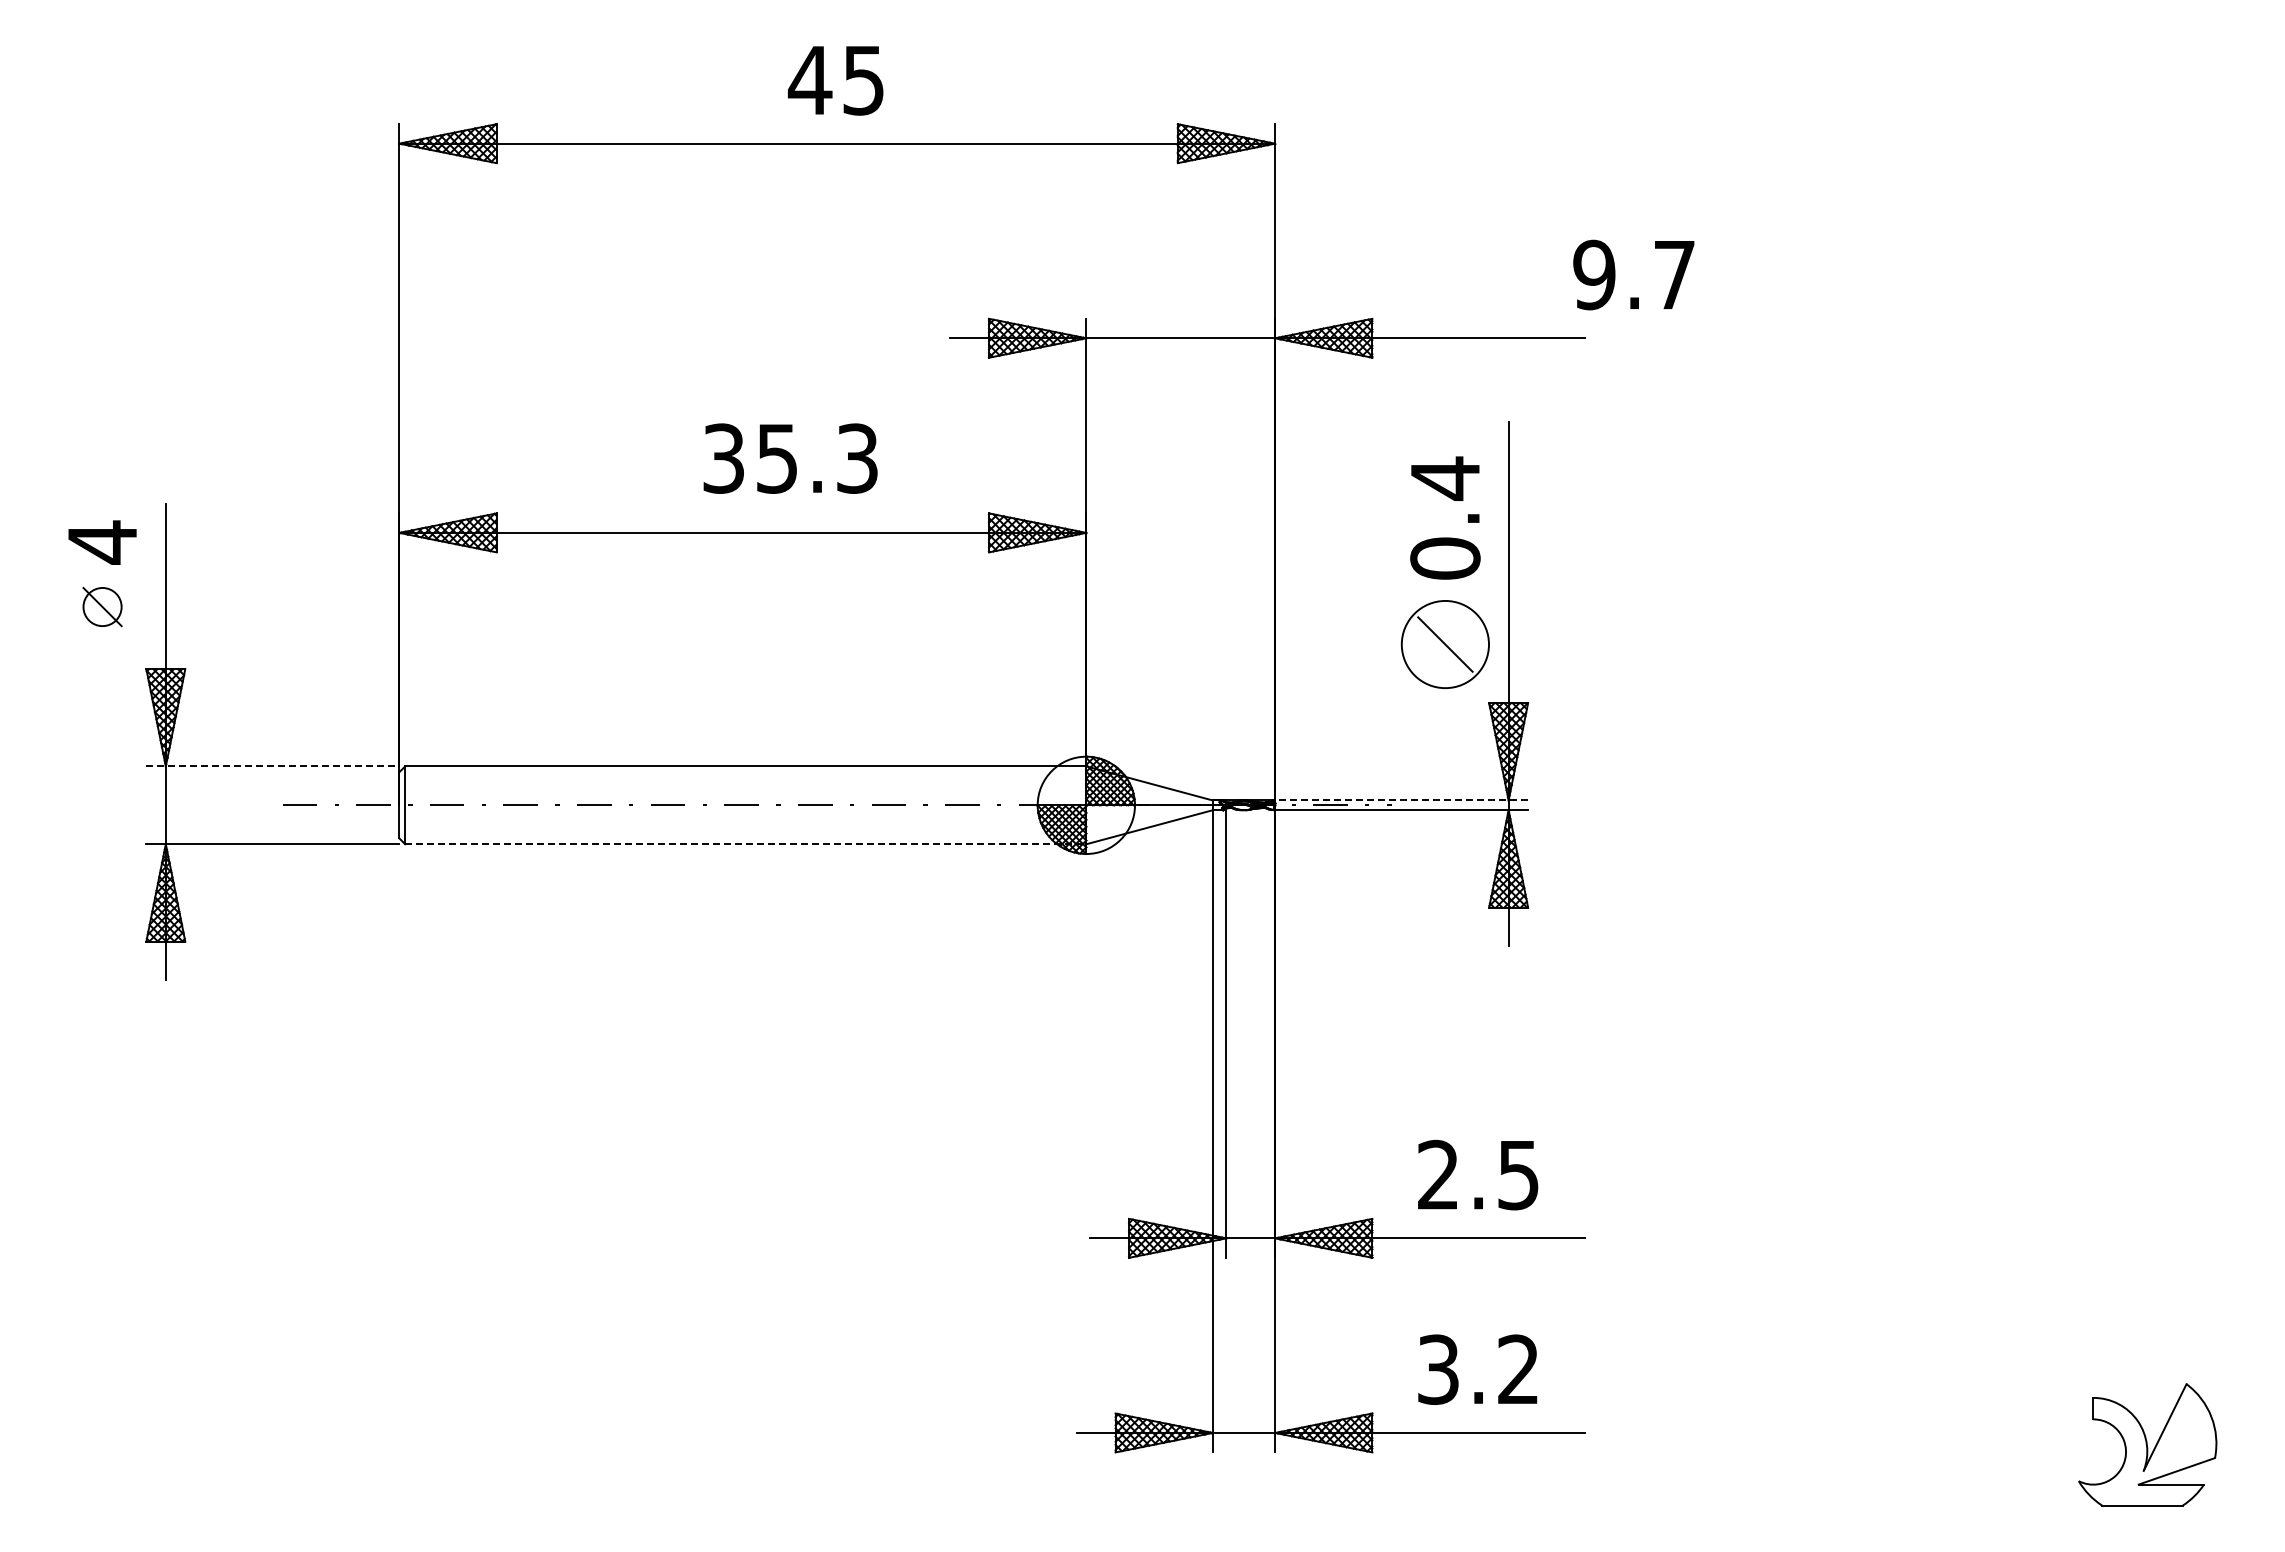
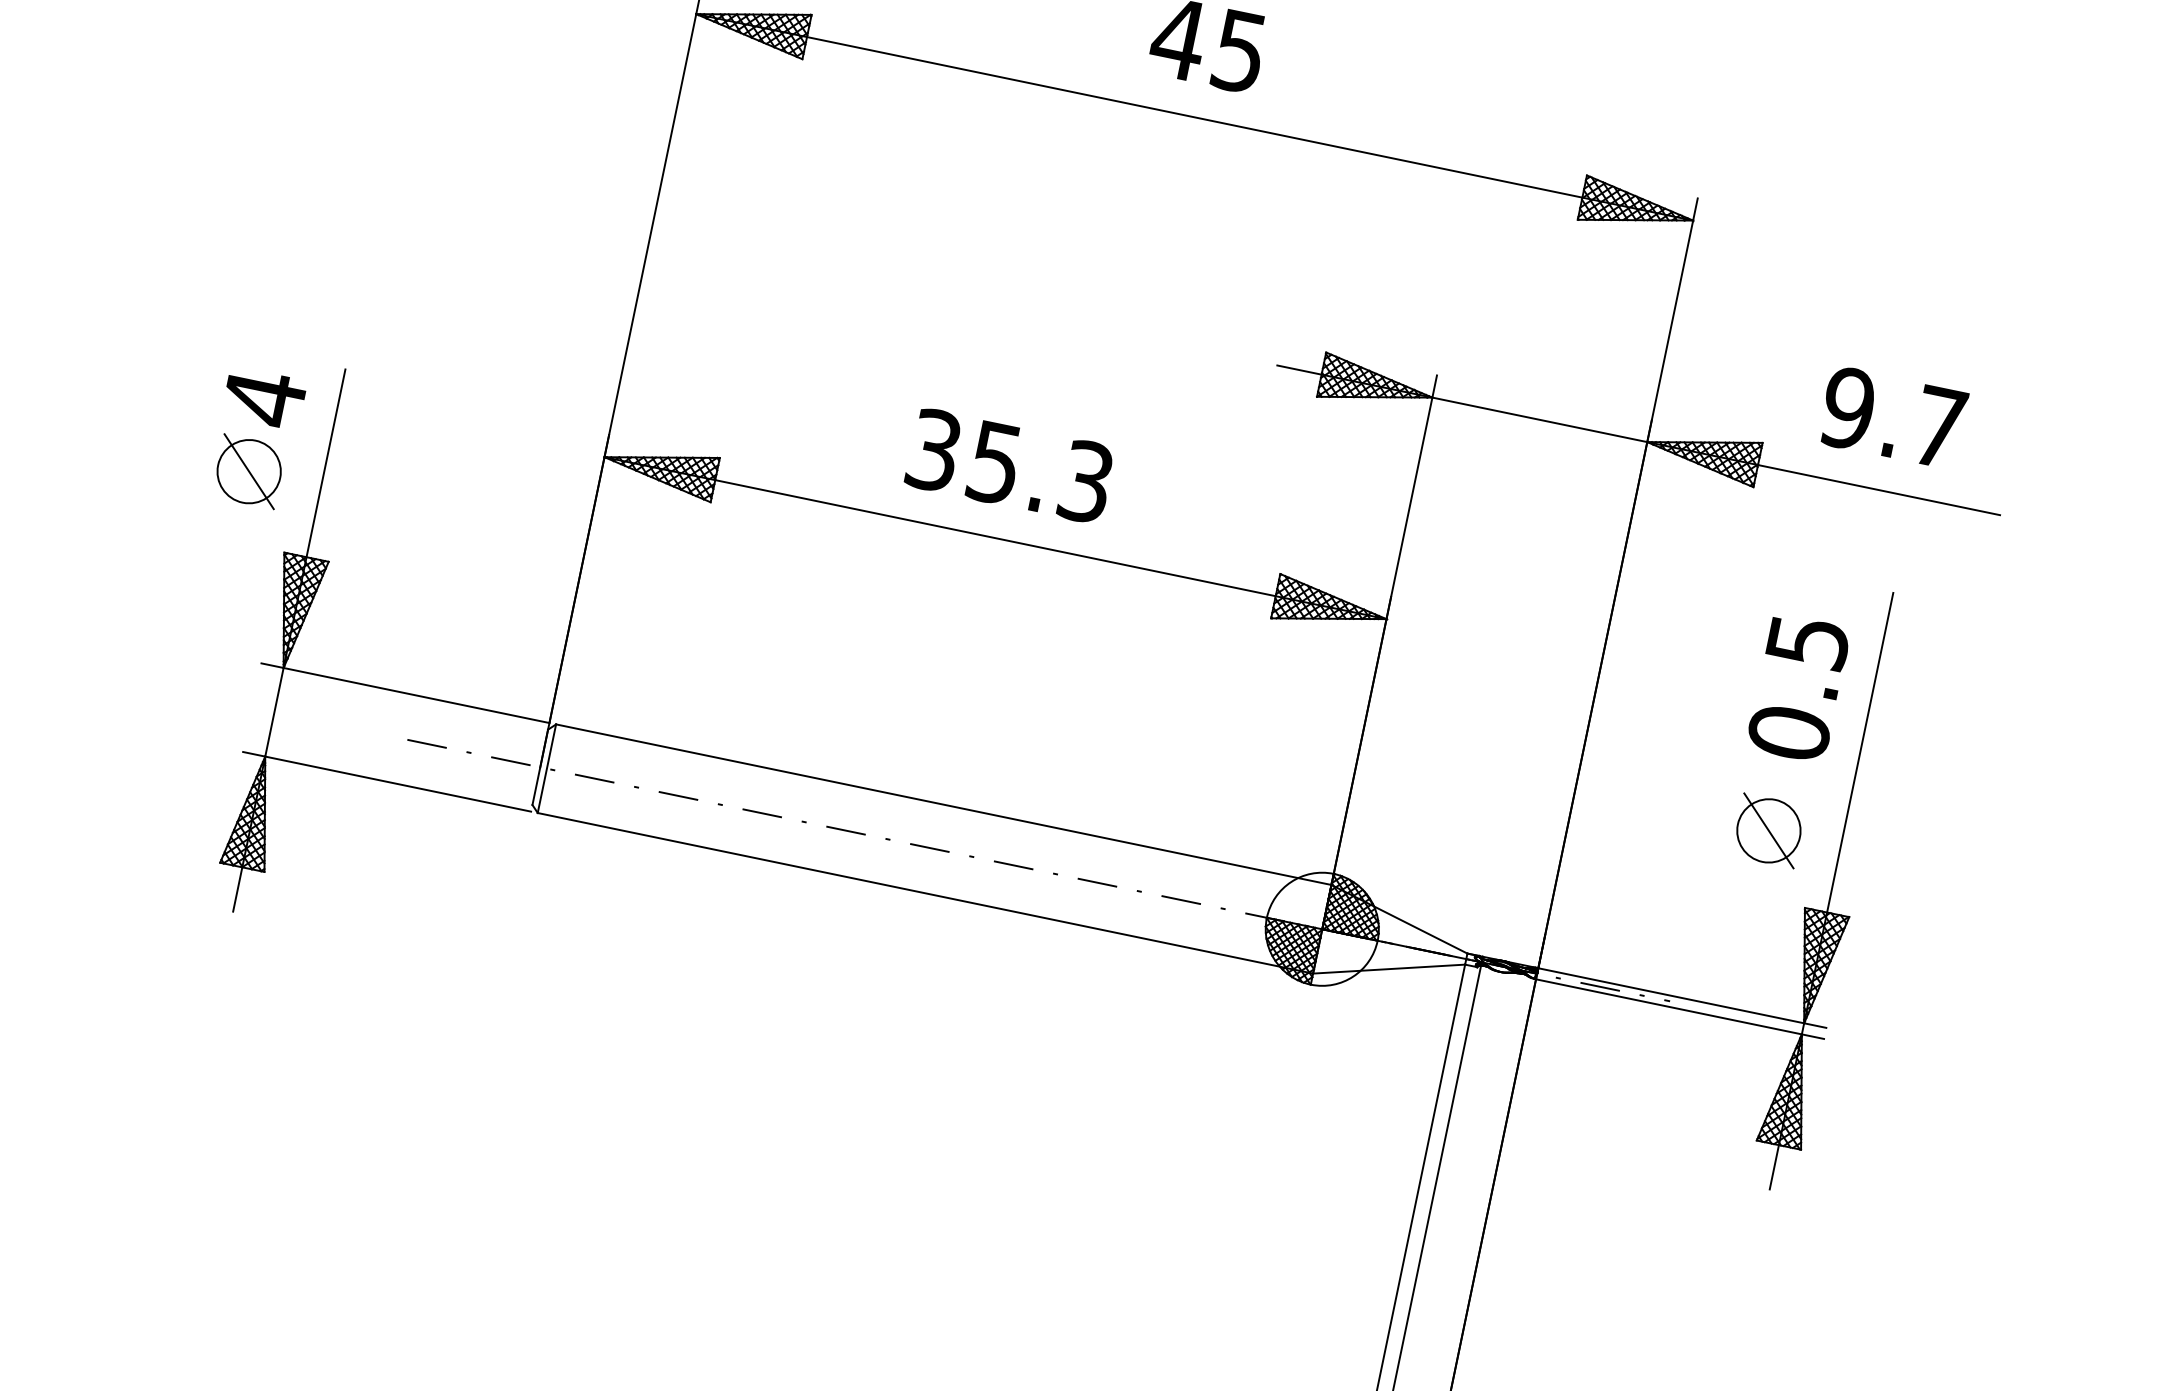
text: (1633, 274) -> (1892, 417), moved
text: (790, 458) -> (1010, 465), moved
text: (1445, 478) -> (1808, 641), 0.4 -> 0.5
part: (102, 606) -> (249, 470), size x1.43
circle: (1445, 644) -> (1769, 830), size x0.62
line: (273, 766) -> (406, 693), dashed -> solid
line: (1401, 800) -> (1682, 998), dashed -> solid
line: (745, 844) -> (925, 893), dashed -> solid

